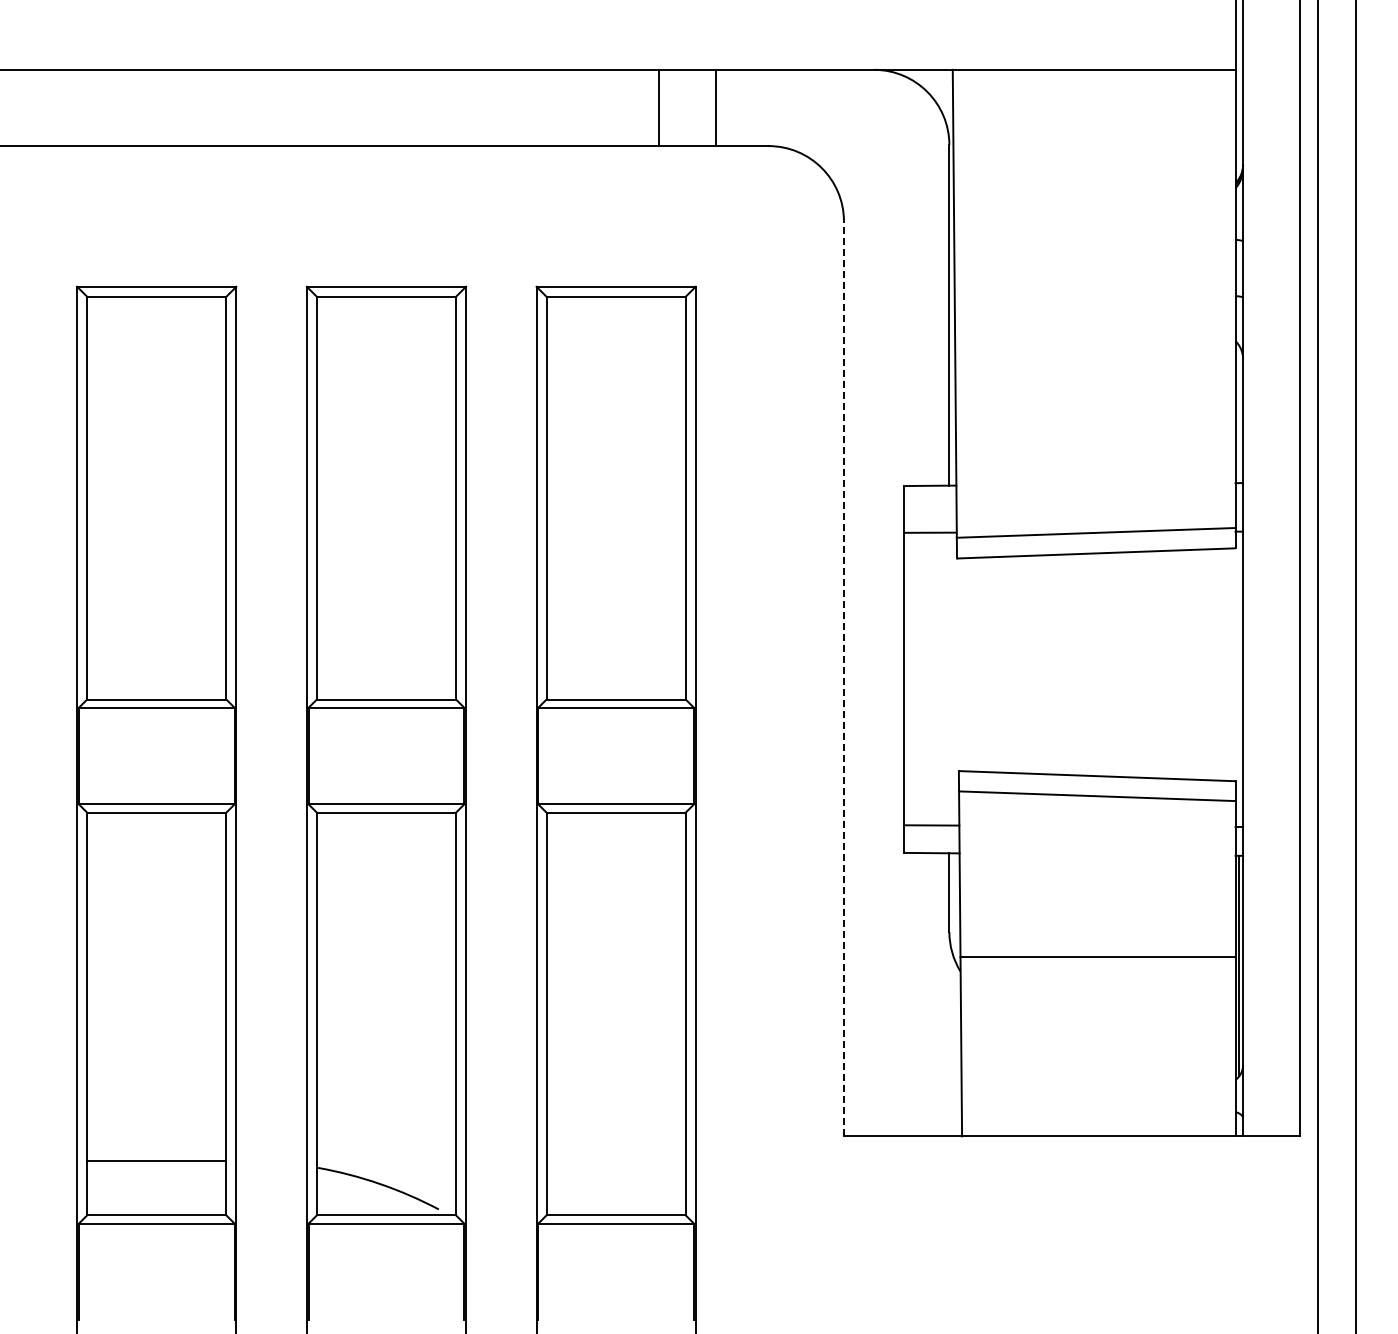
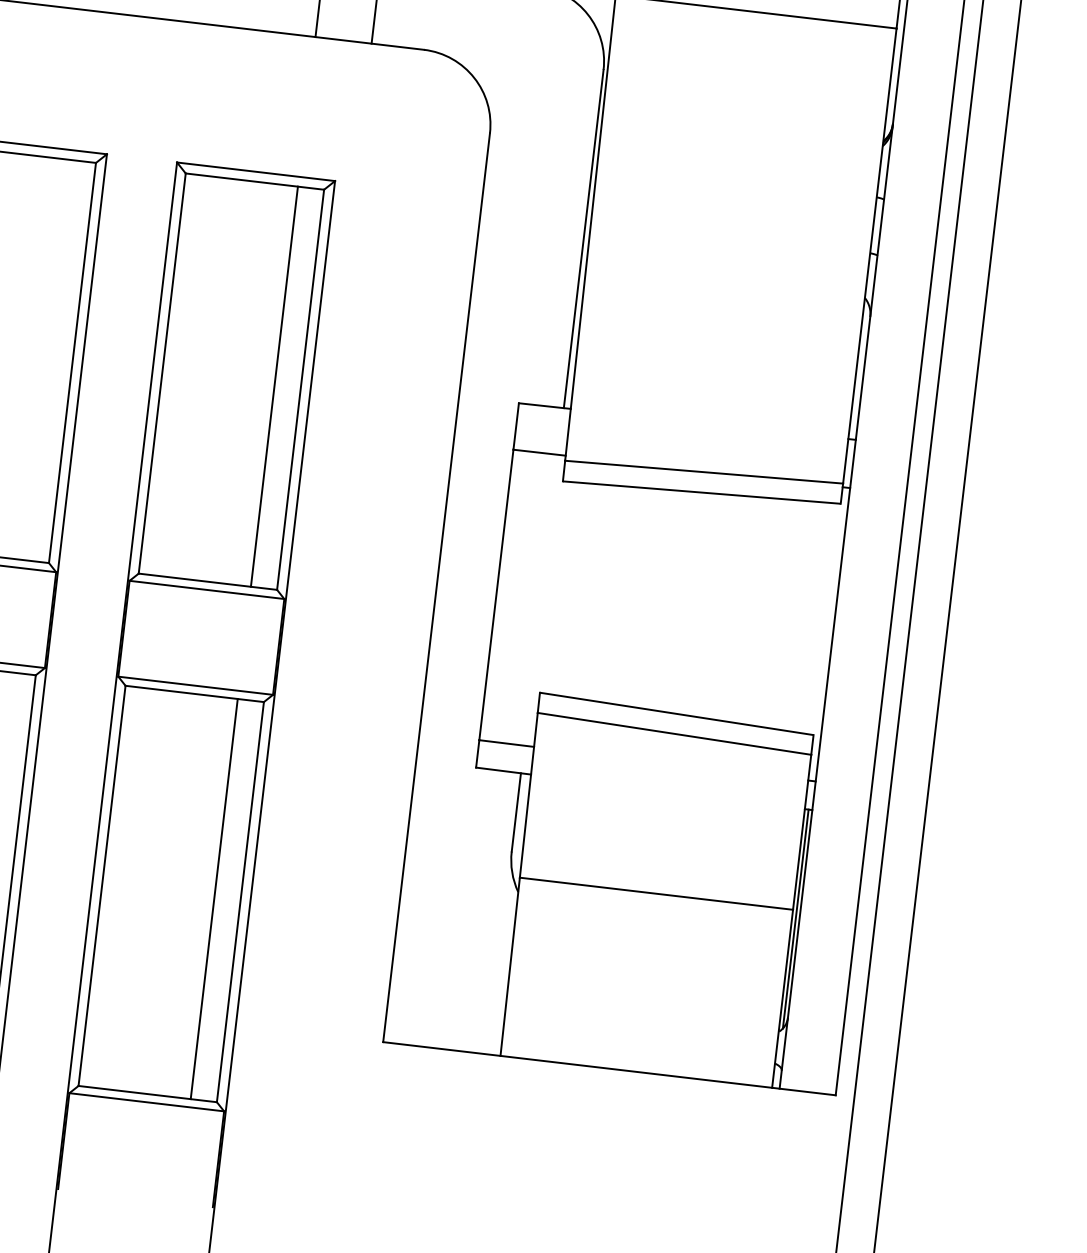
line: (659, 497) -> (274, 386), added
line: (843, 678) -> (436, 587), dashed -> solid
line: (659, 1013) -> (214, 898), added

